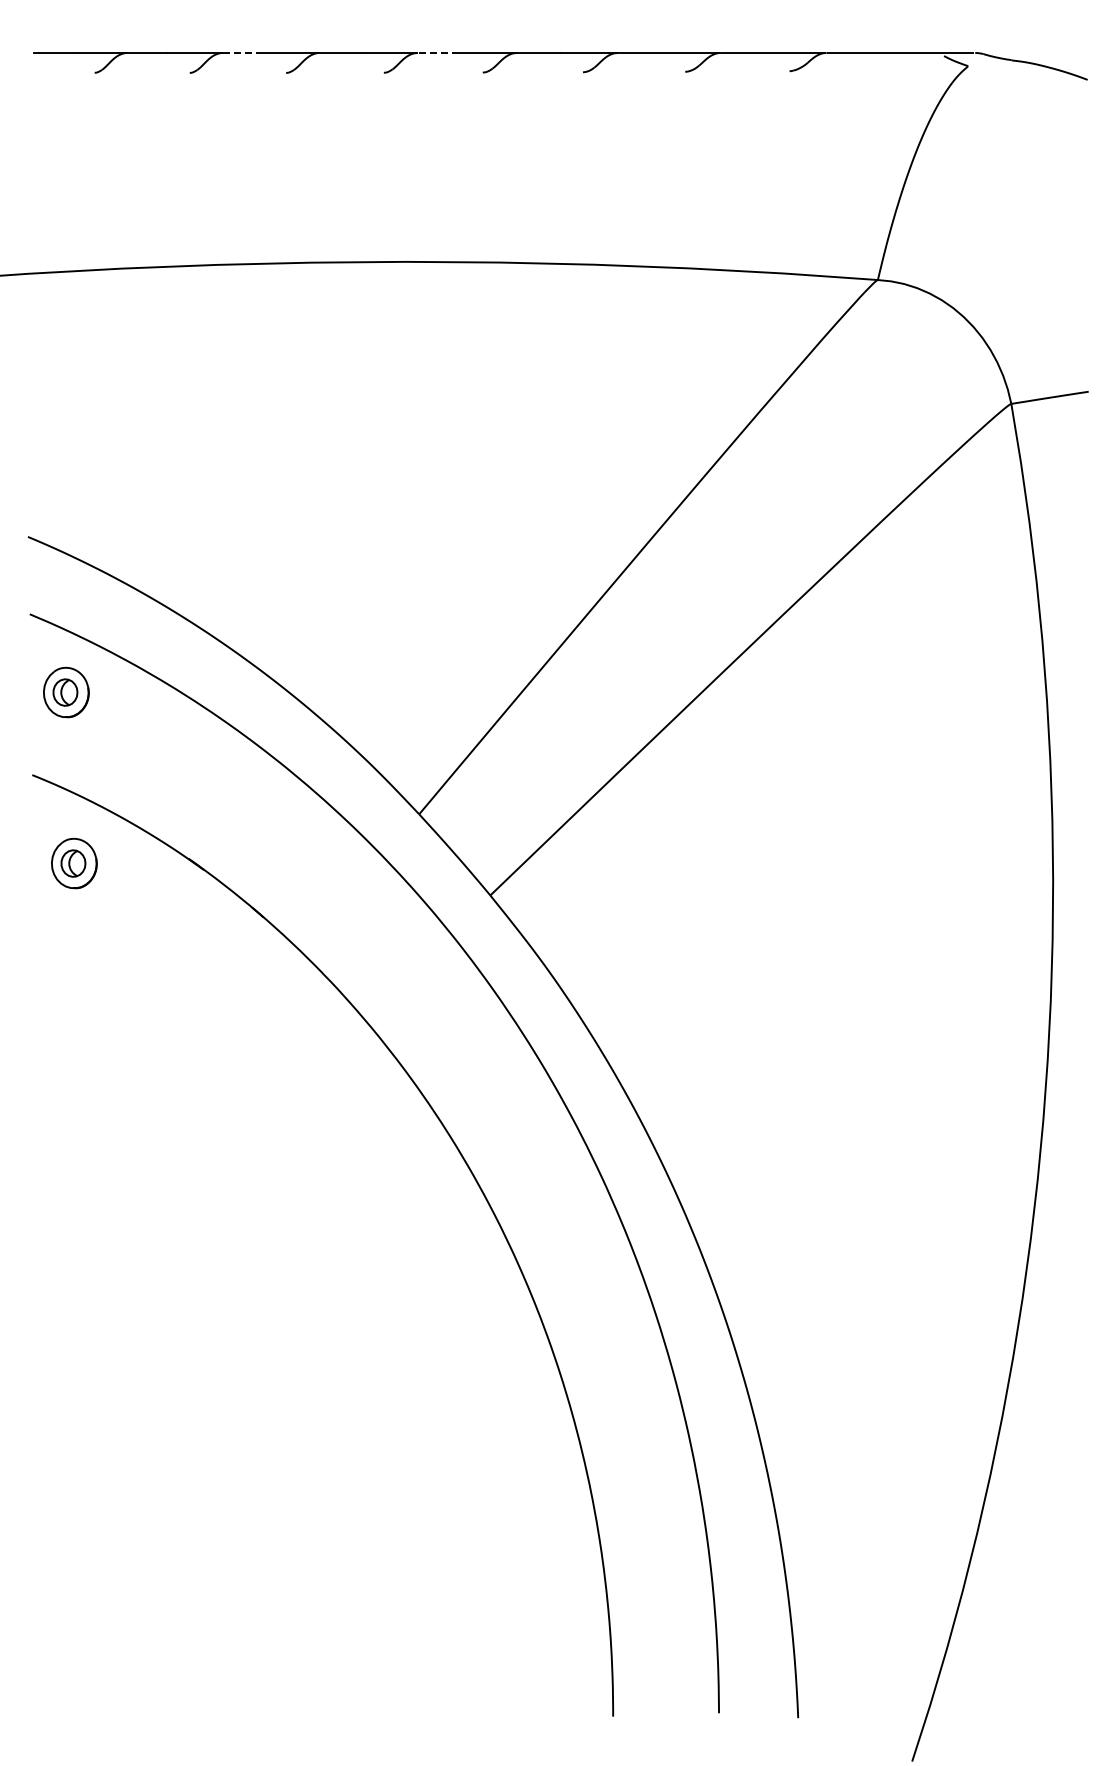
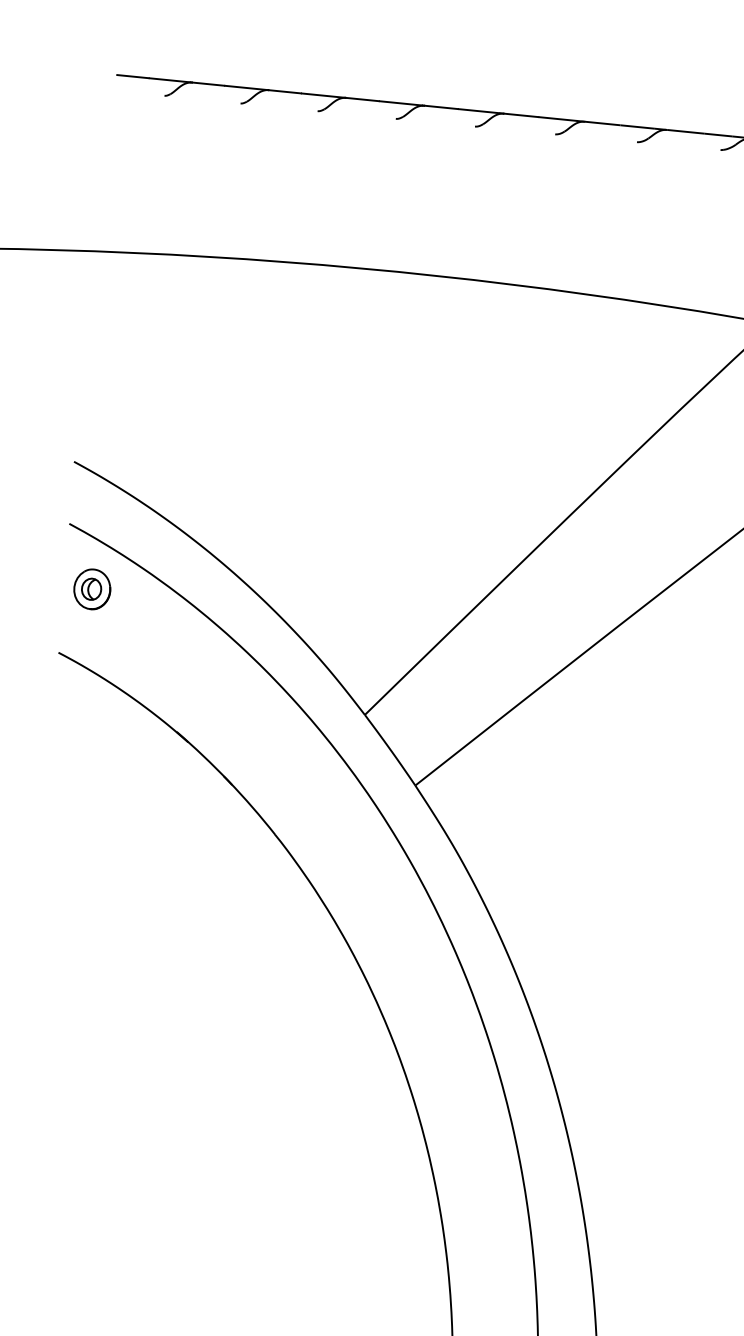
line: (243, 52) -> (285, 91), dashed -> solid
line: (438, 52) -> (441, 107), dashed -> solid
part: (74, 863) -> (85, 726), removed

